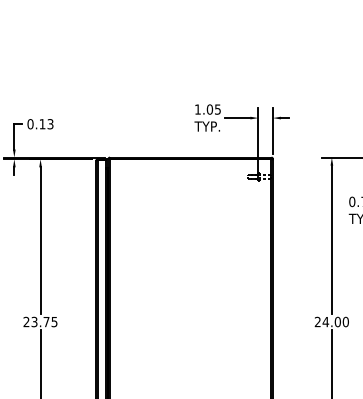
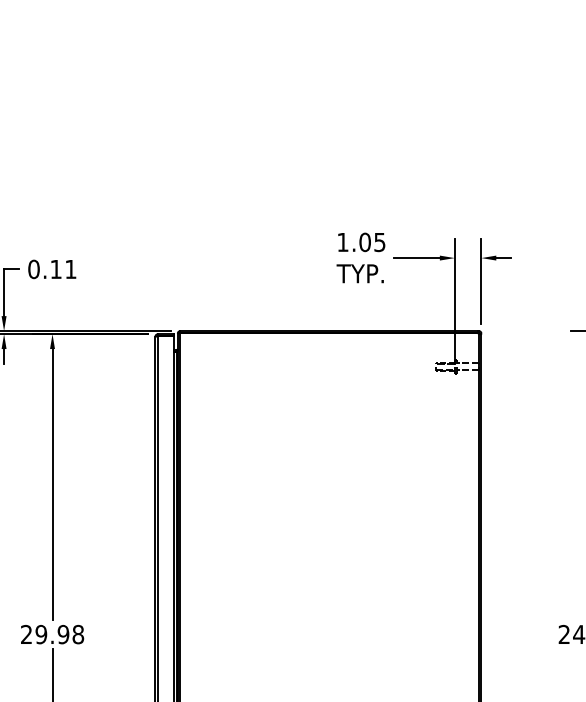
text: (50, 124) -> (70, 269), 0.13 -> 0.11
text: (44, 321) -> (59, 633), 23.75 -> 29.98

